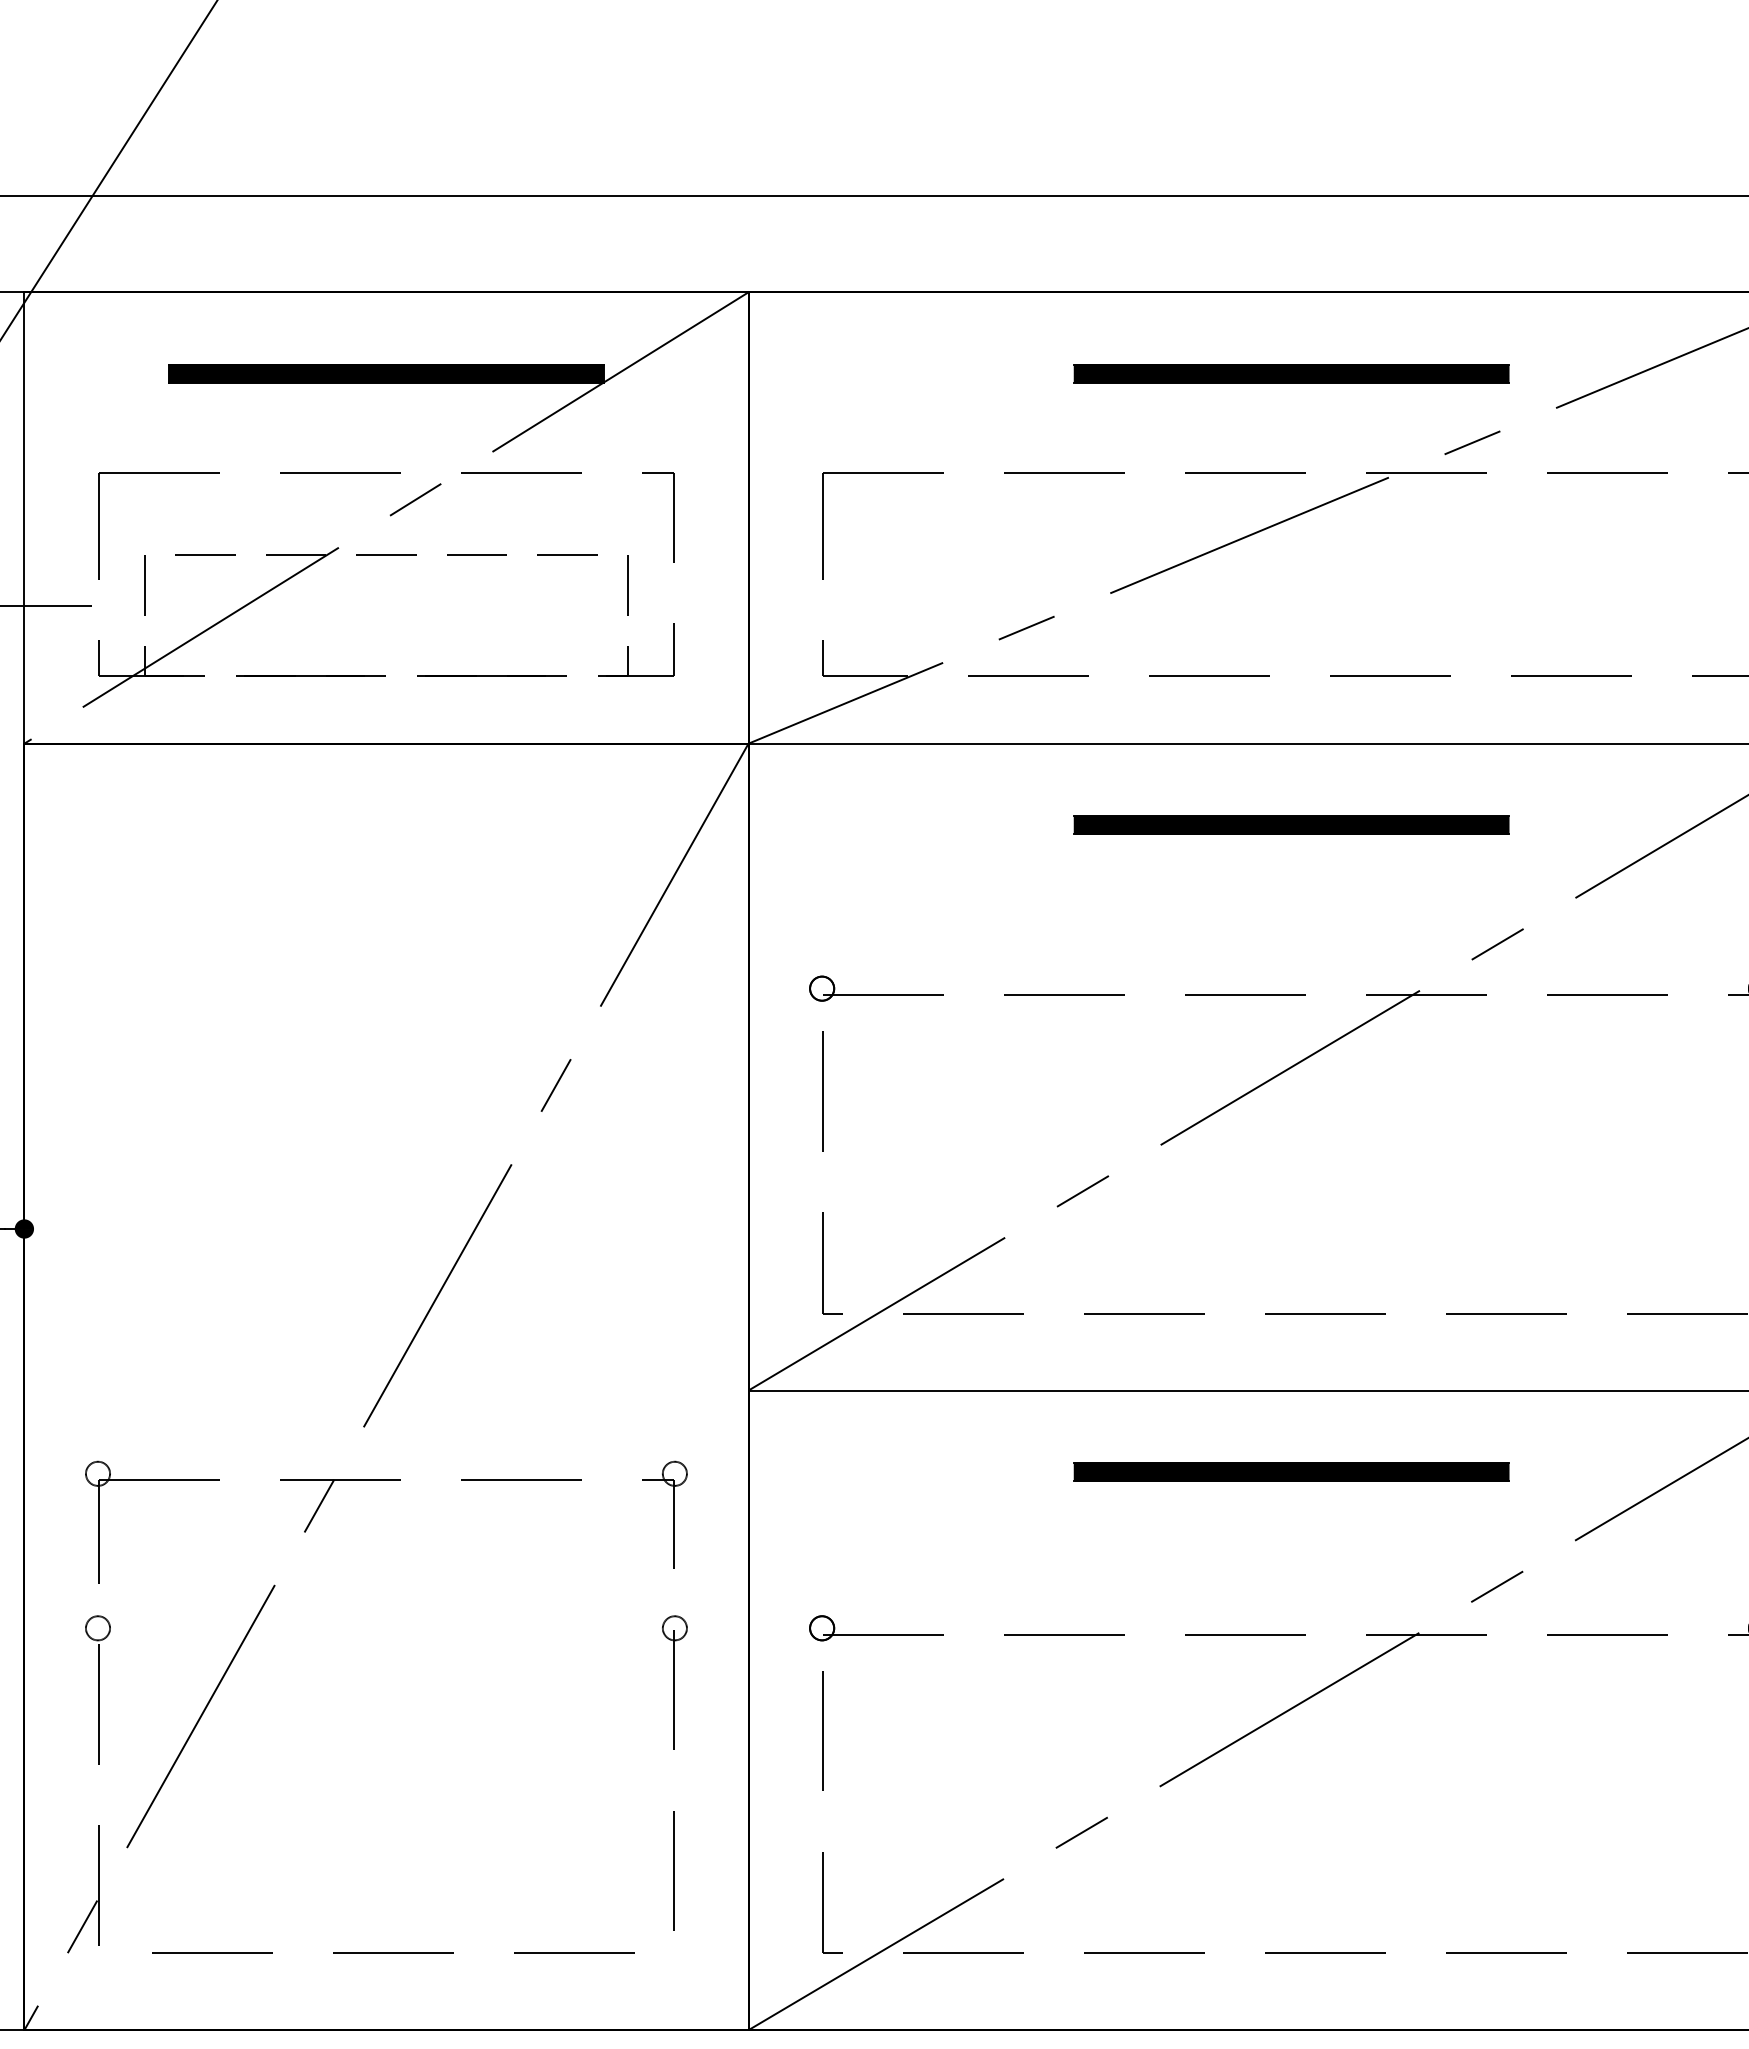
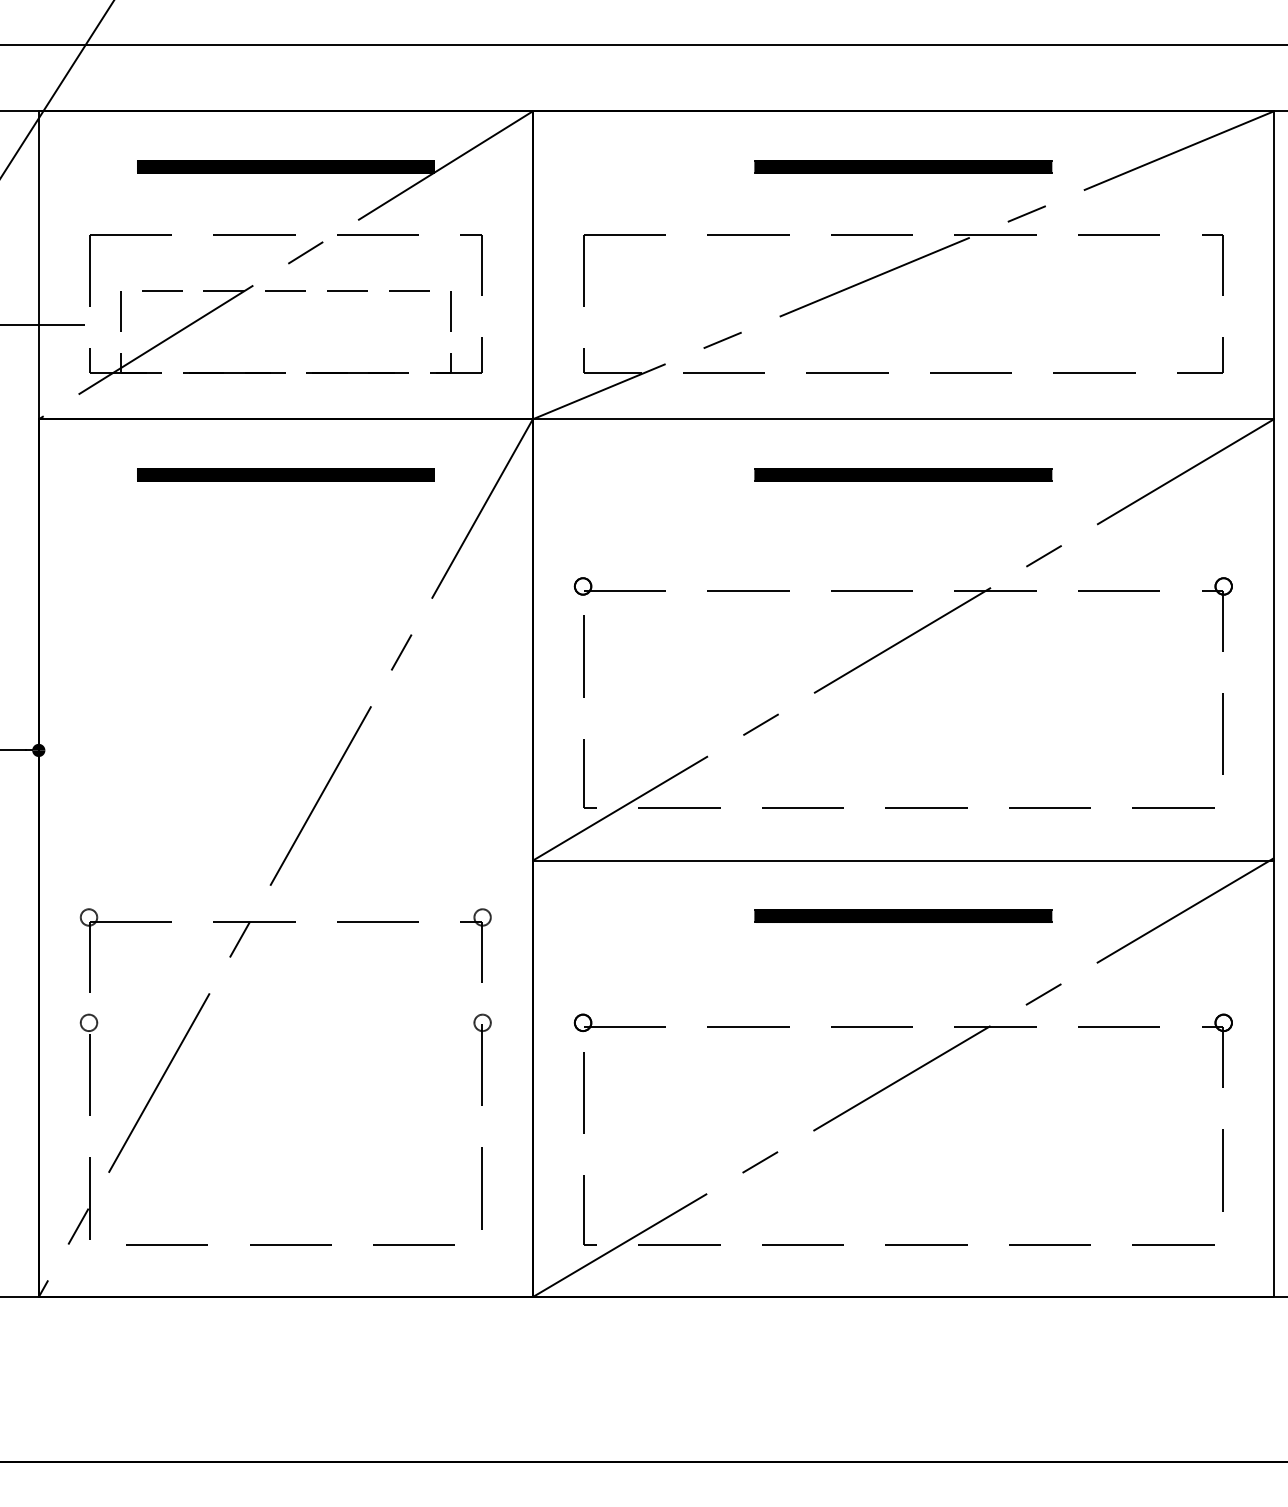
part: (385, 824) -> (285, 474), added

